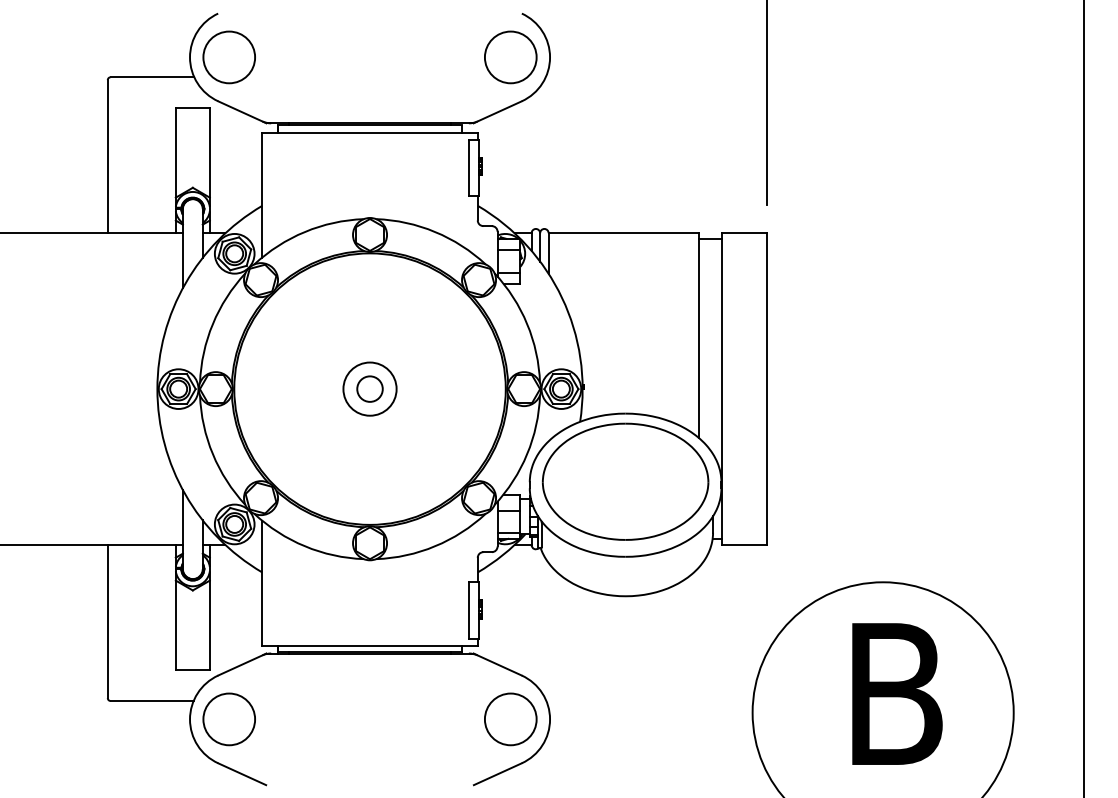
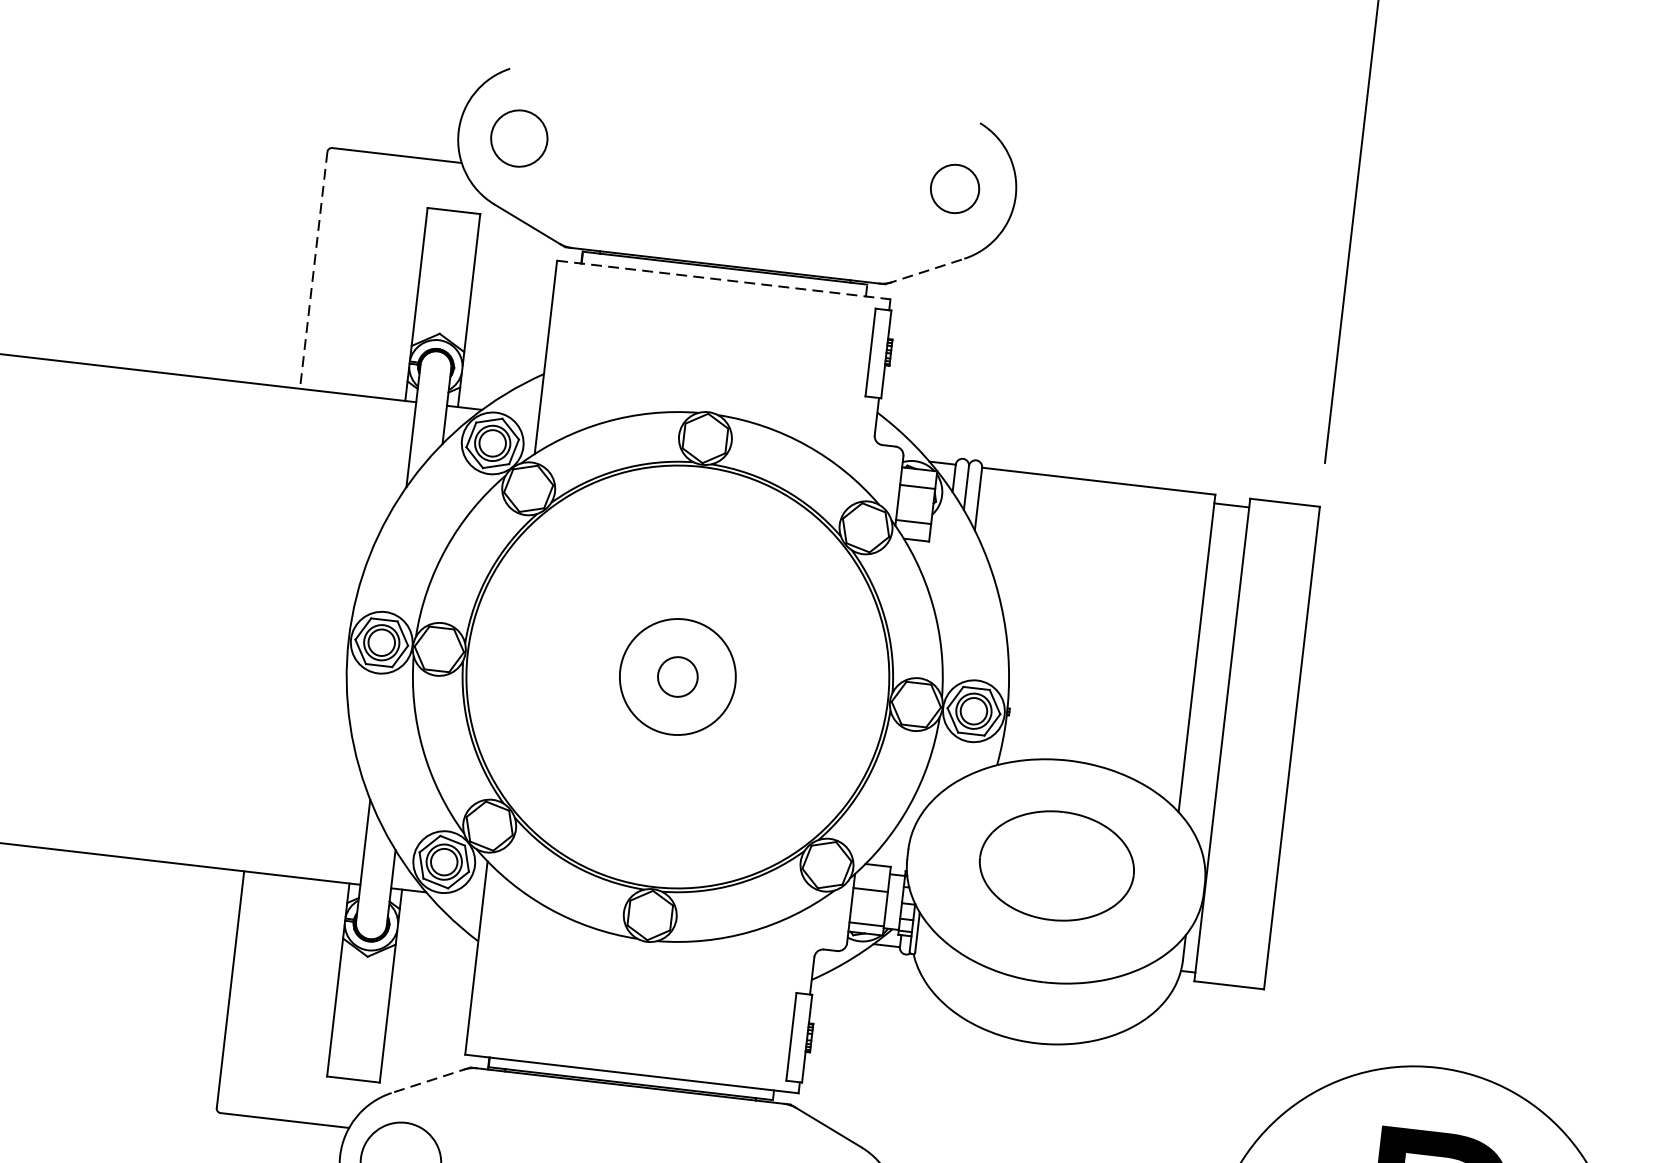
circle: (228, 57) -> (518, 138), size x0.7
circle: (510, 57) -> (954, 189), size x0.6
line: (498, 112) -> (926, 271), solid -> dashed
line: (370, 132) -> (724, 279), solid -> dashed
line: (107, 156) -> (313, 270), solid -> dashed
circle: (369, 388) -> (677, 675), size x1.4
part: (625, 481) -> (1056, 865), size x0.6
line: (241, 664) -> (429, 1080), solid -> dashed

